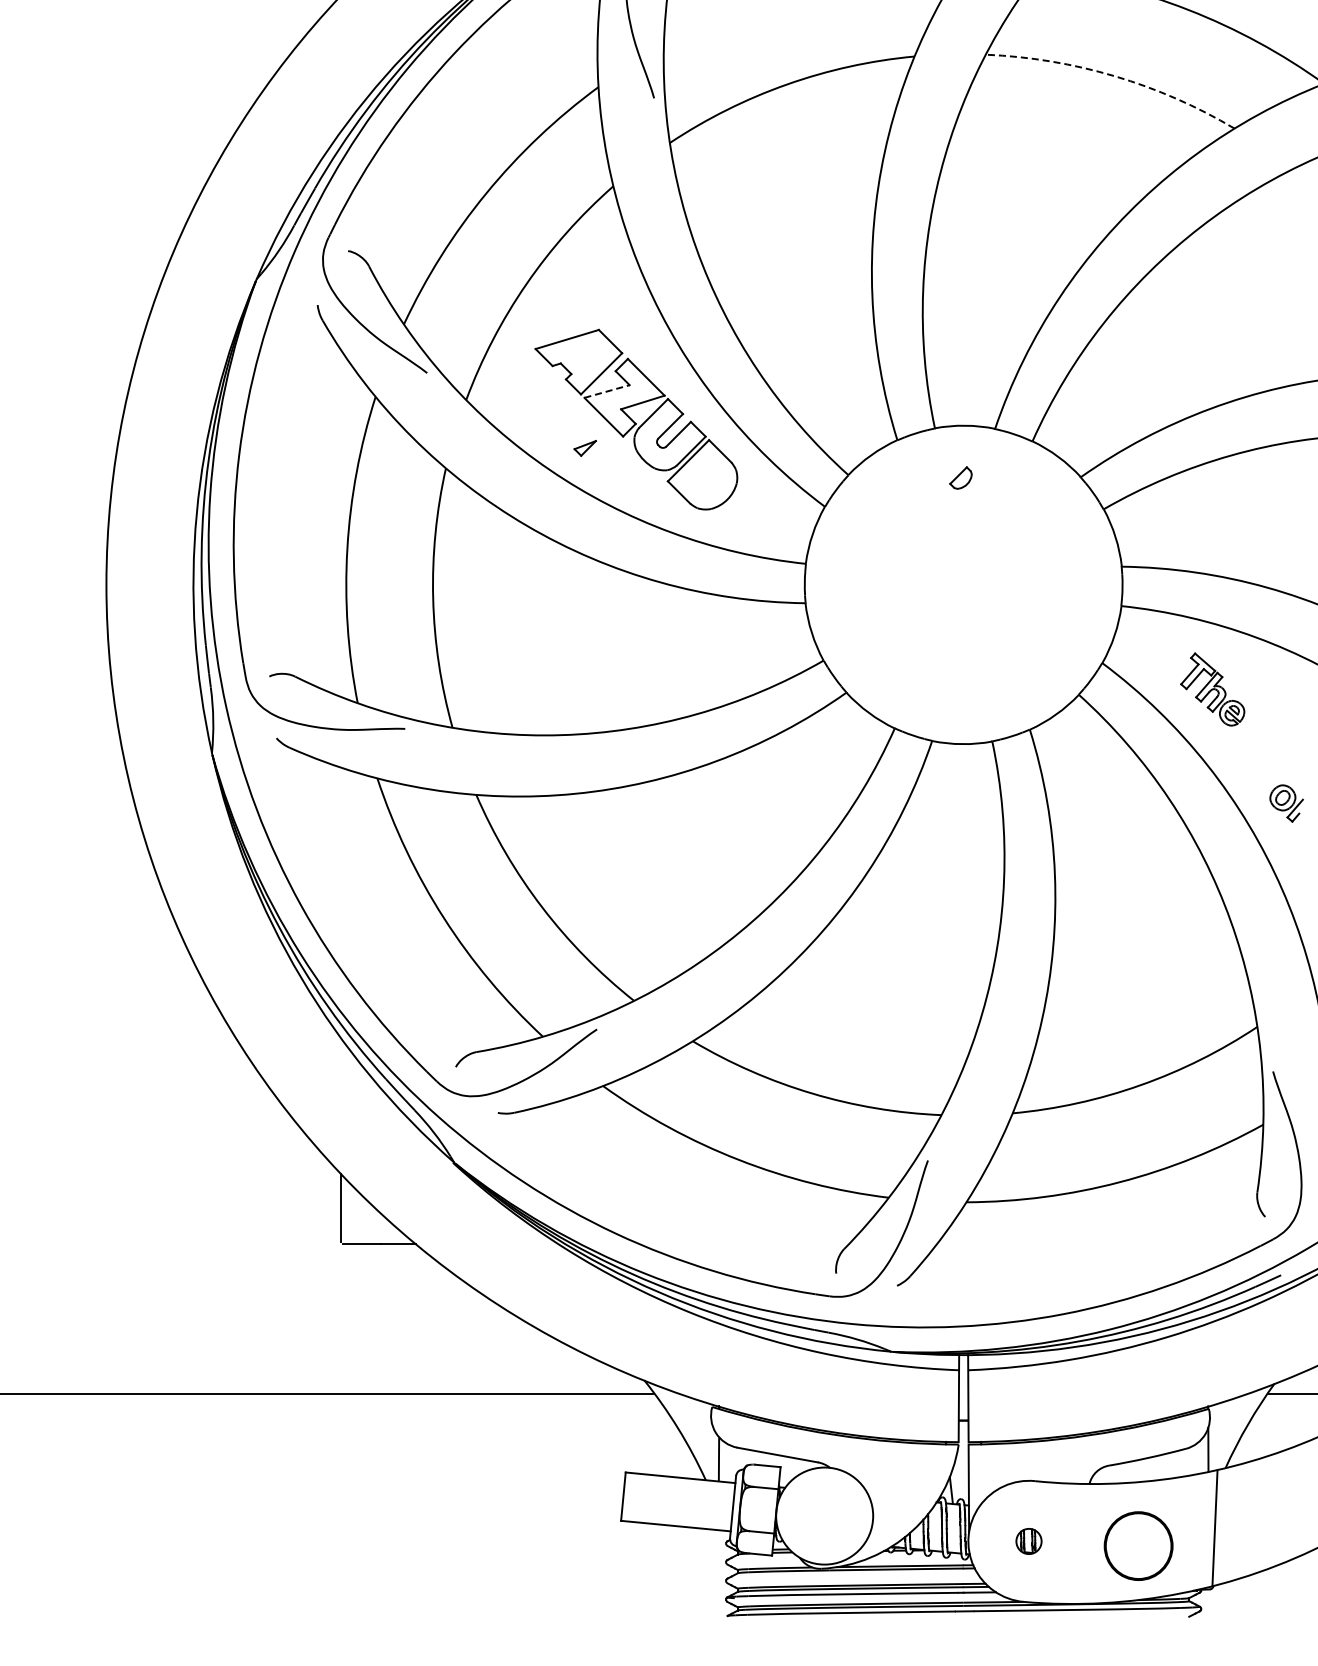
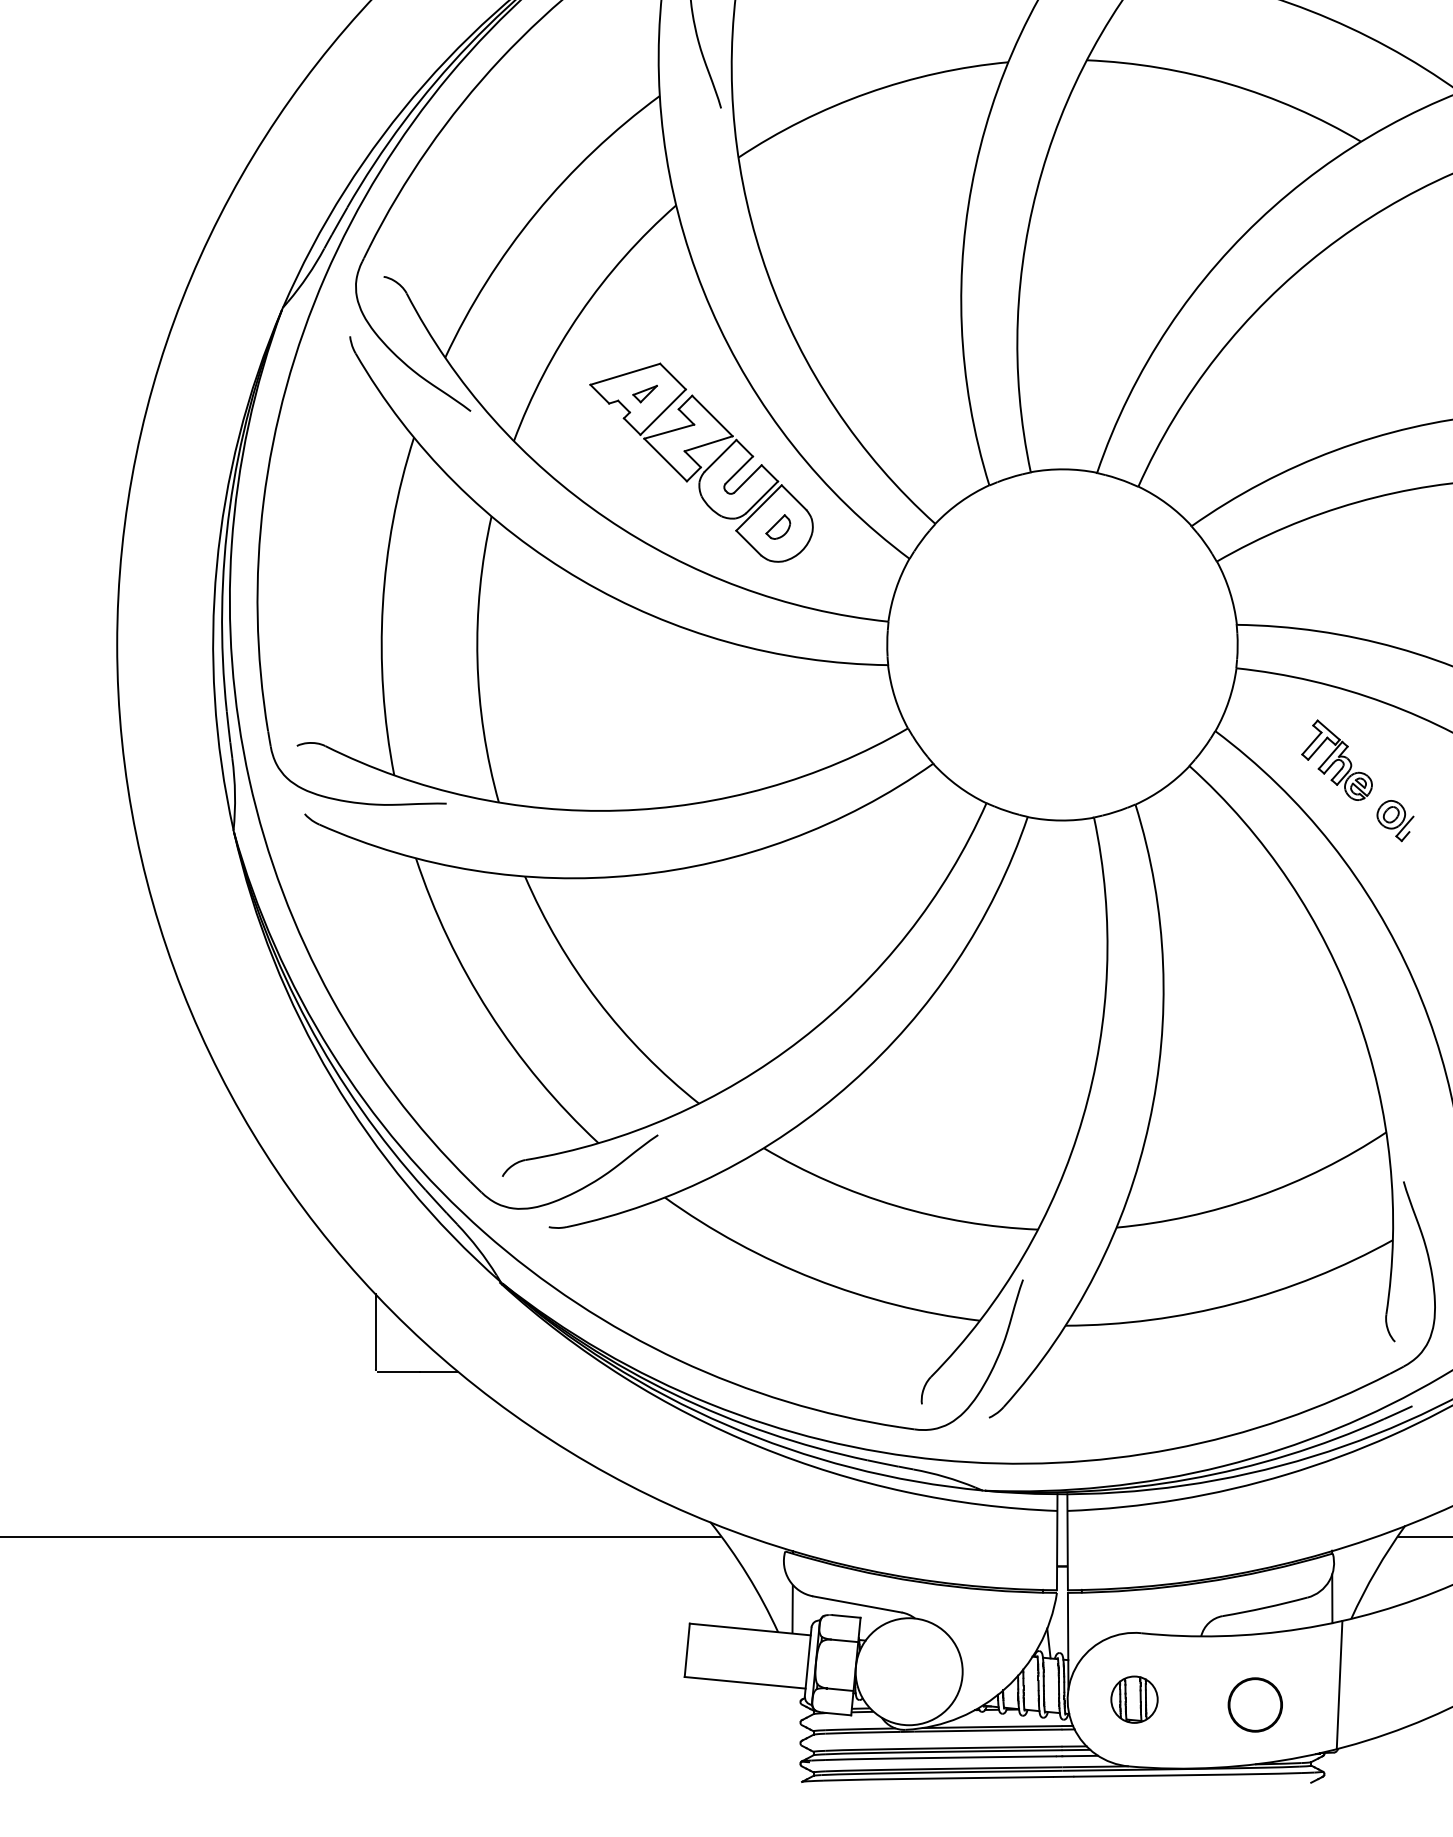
arc: (1114, 76) -> (1228, 84), dashed -> solid
line: (607, 391) -> (669, 431), dashed -> solid
part: (584, 448) -> (644, 394), moved
part: (960, 477) -> (777, 526), moved
part: (1286, 803) -> (1395, 820), moved
part: (1028, 1541) -> (1133, 1699), size x1.67
circle: (1138, 1546) -> (1255, 1705), size x0.71

